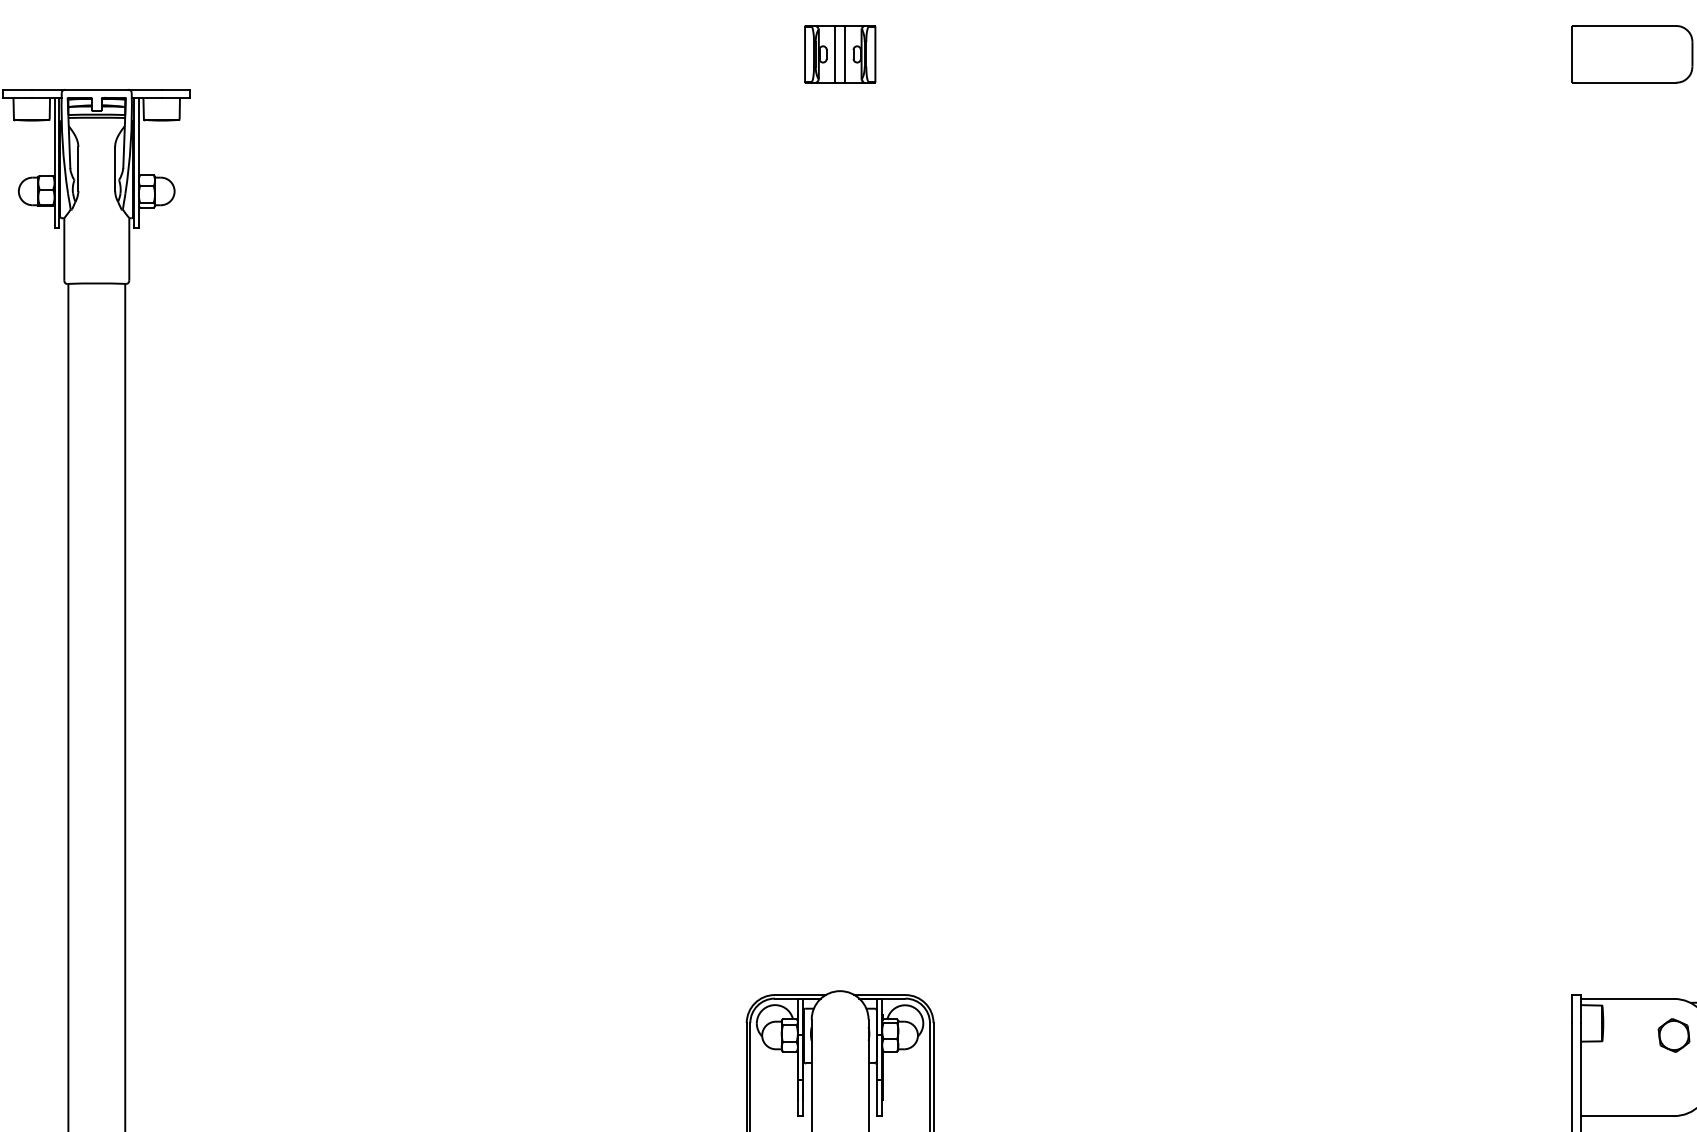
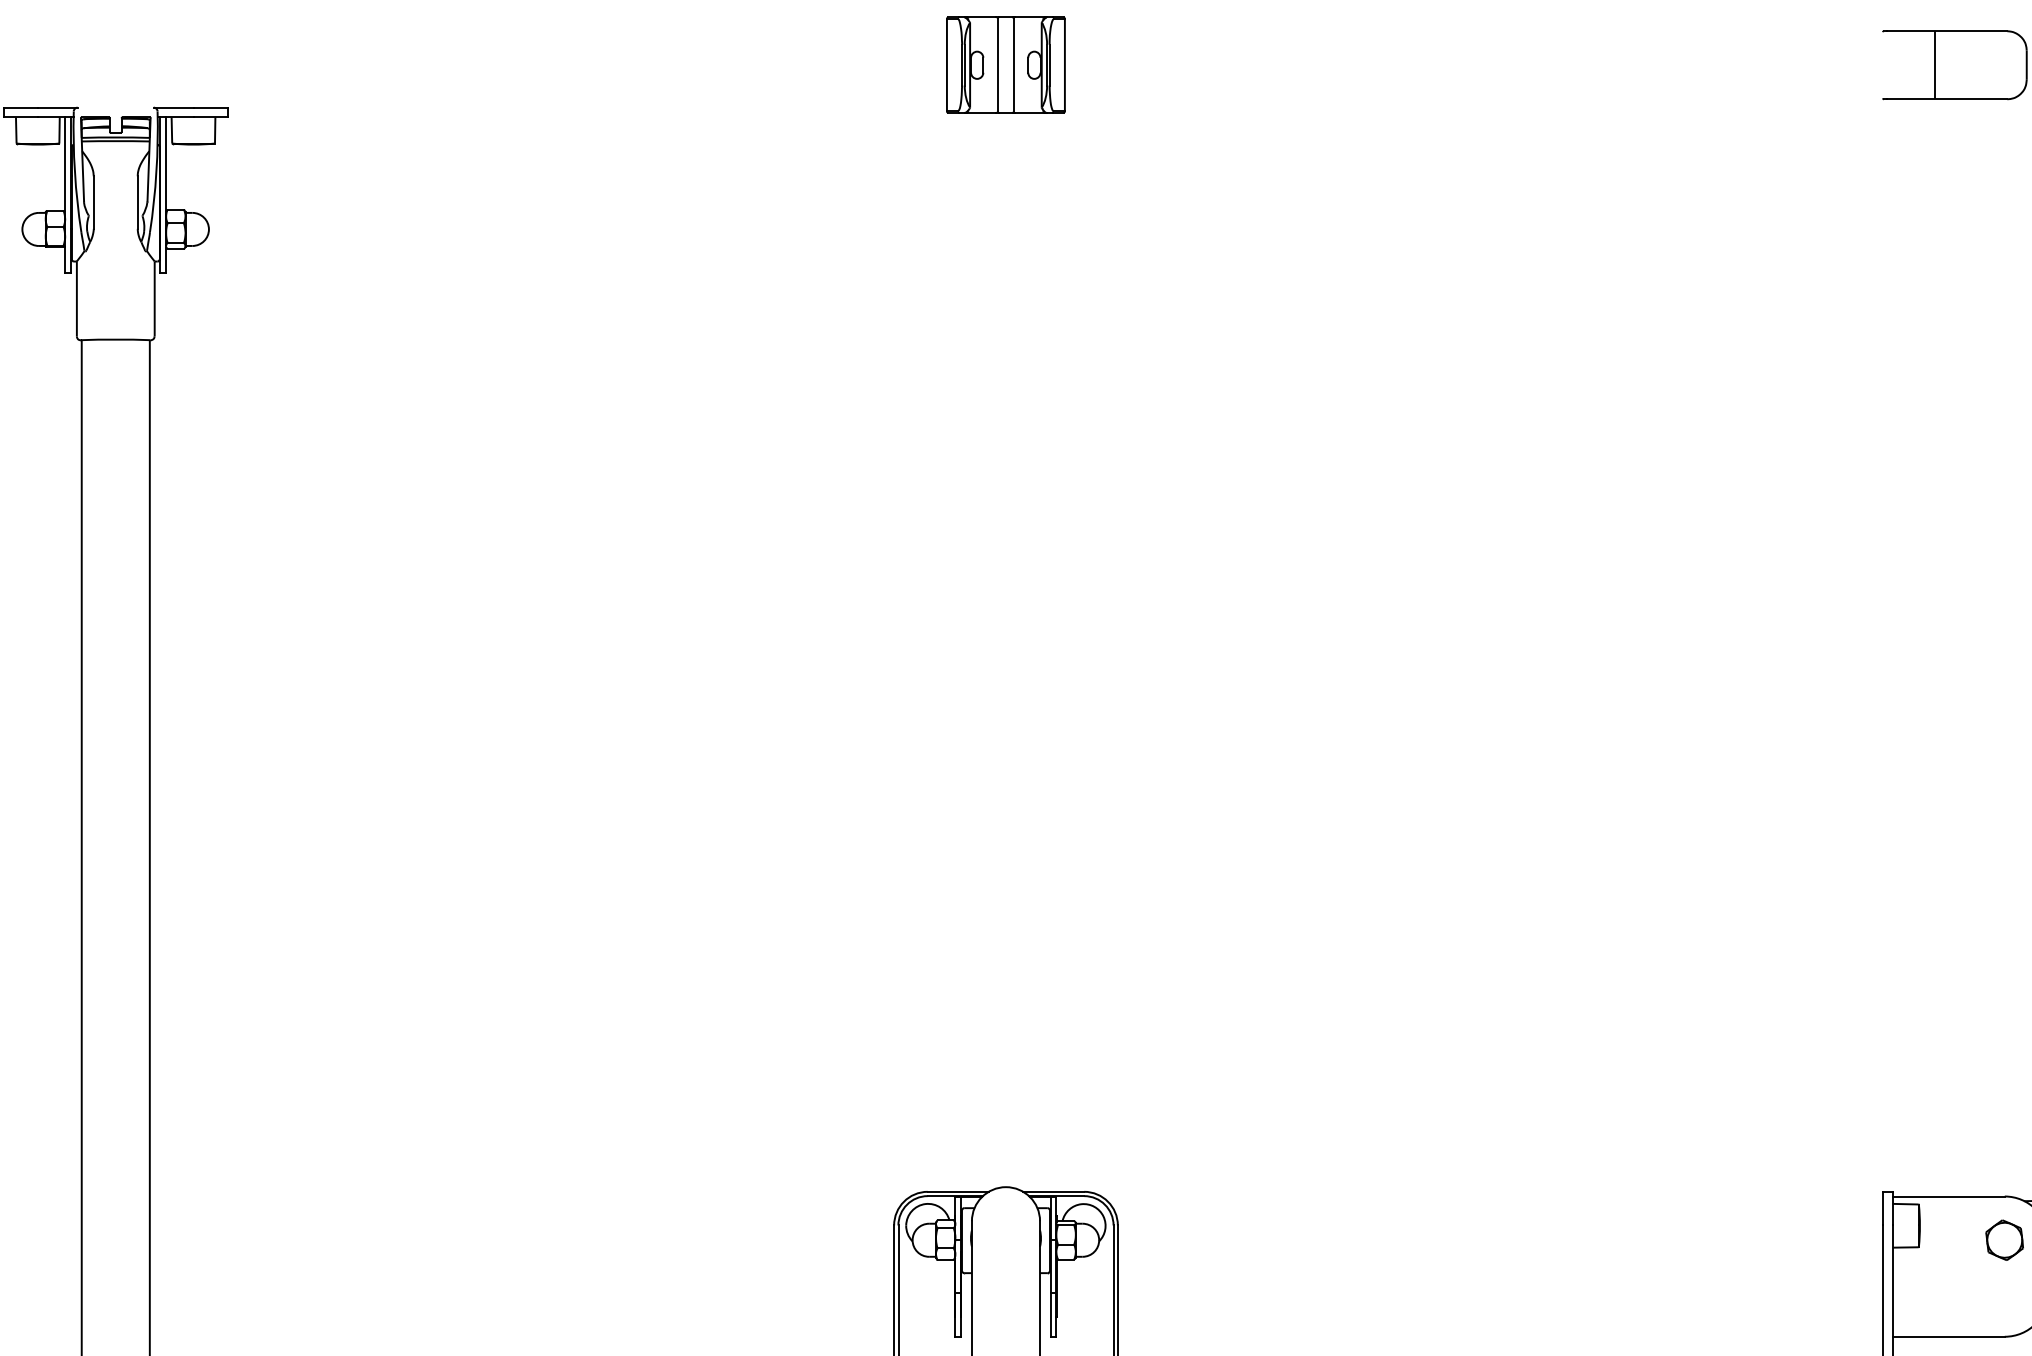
part: (840, 54) -> (1006, 65), size x1.4
line: (1572, 54) -> (1934, 65), moved
line: (96, 89) -> (115, 107), removed

